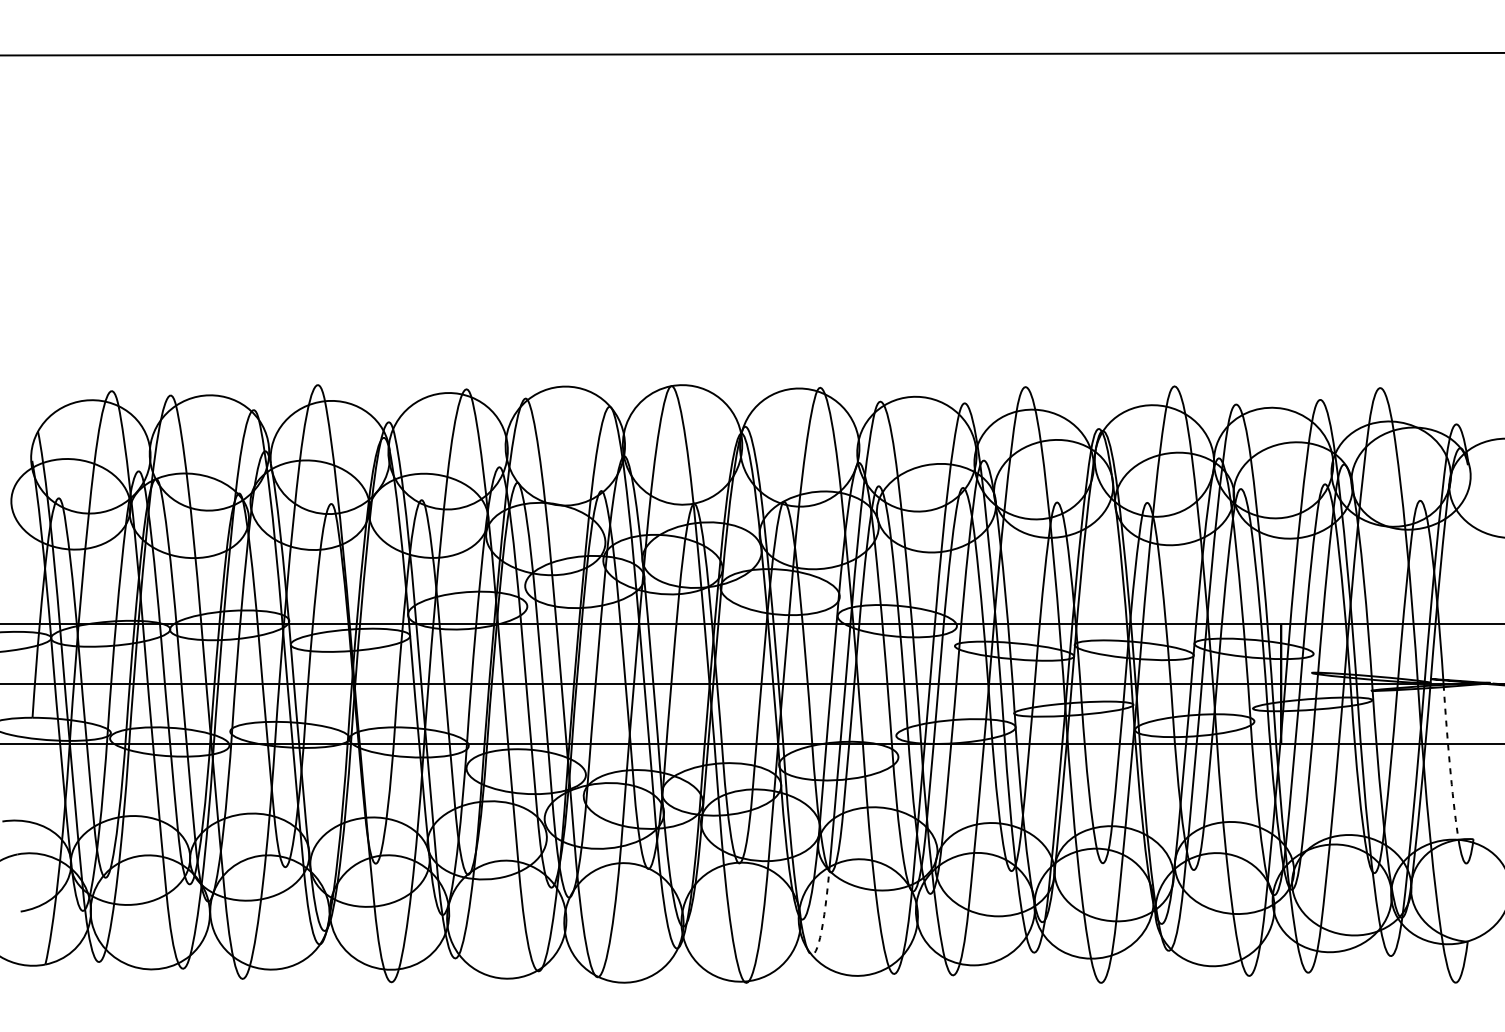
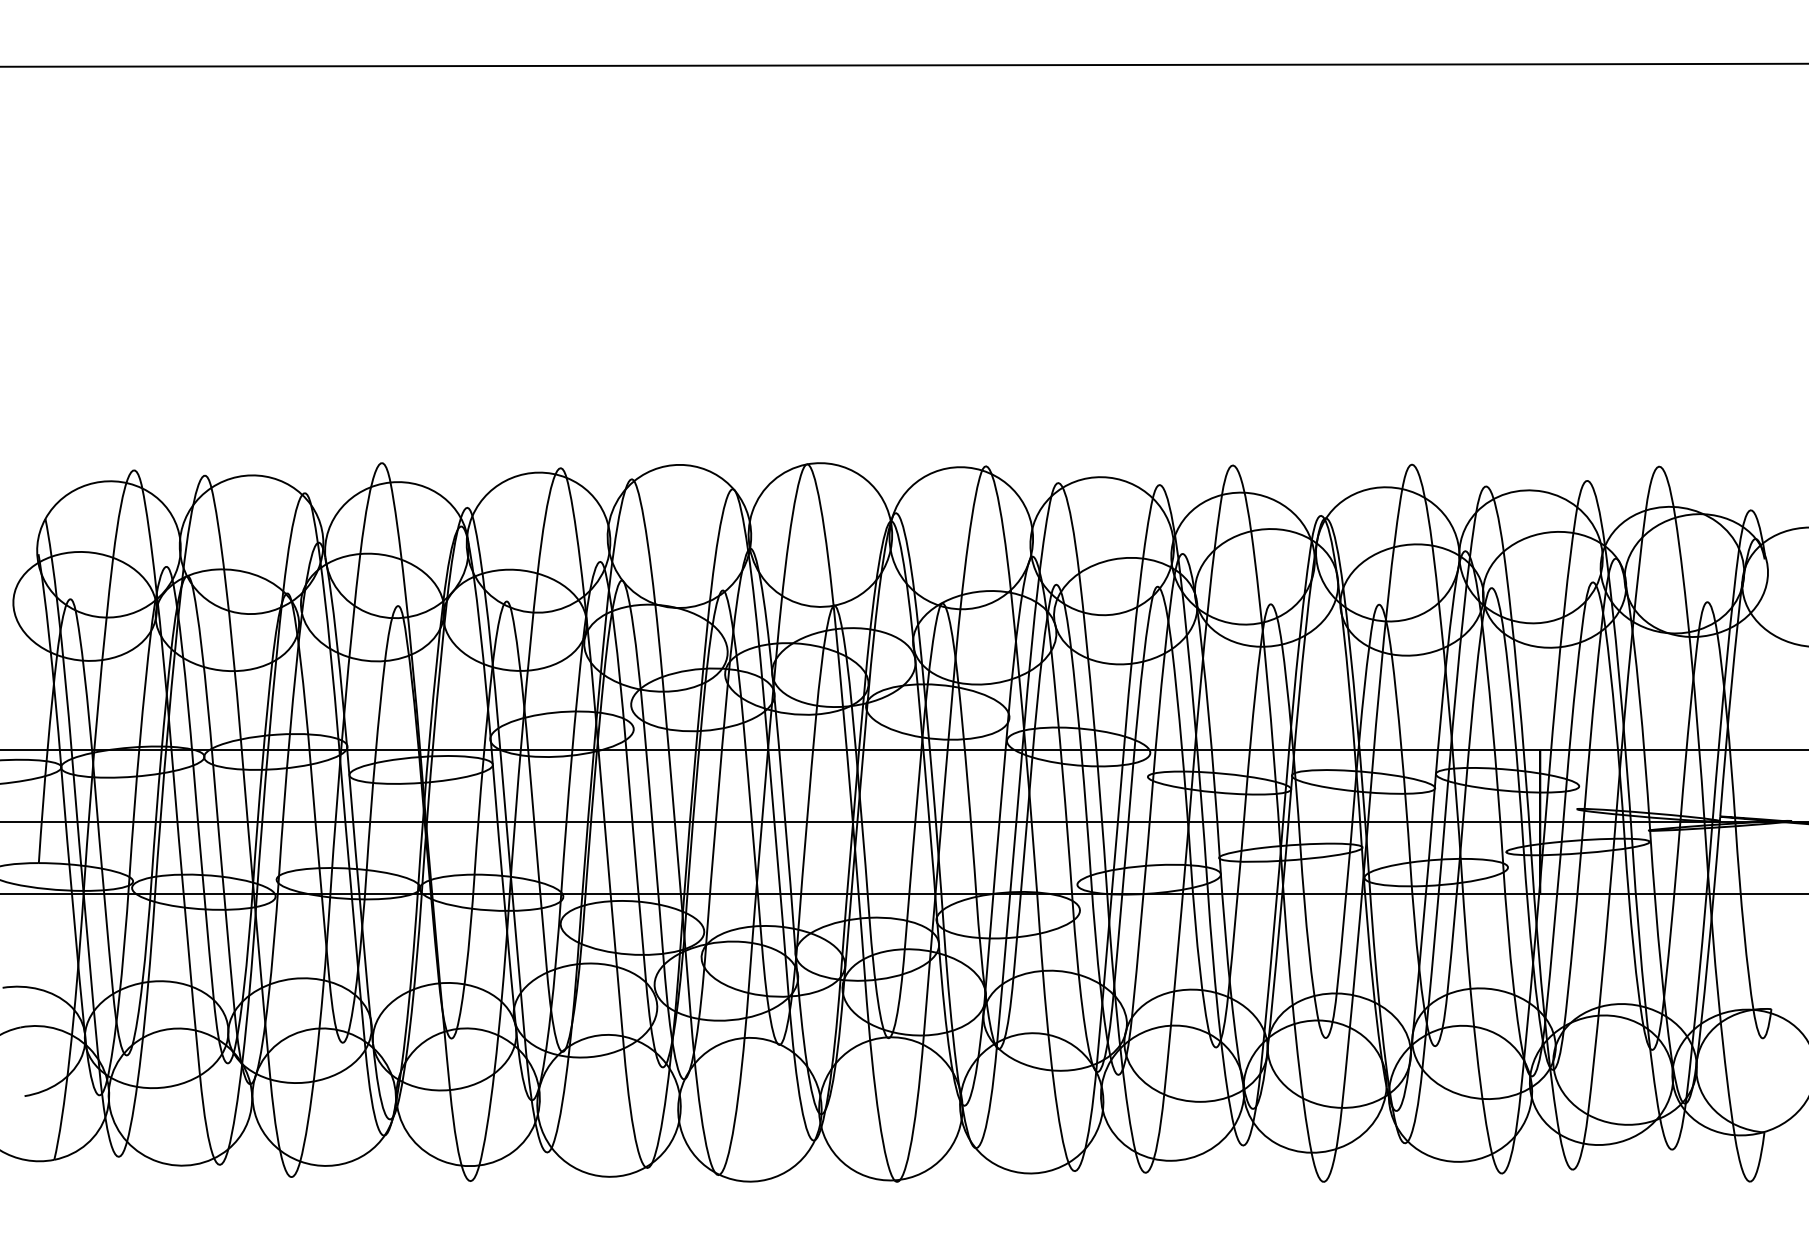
arc: (1450, 765) -> (1743, 920), dashed -> solid
arc: (823, 922) -> (989, 1109), dashed -> solid

